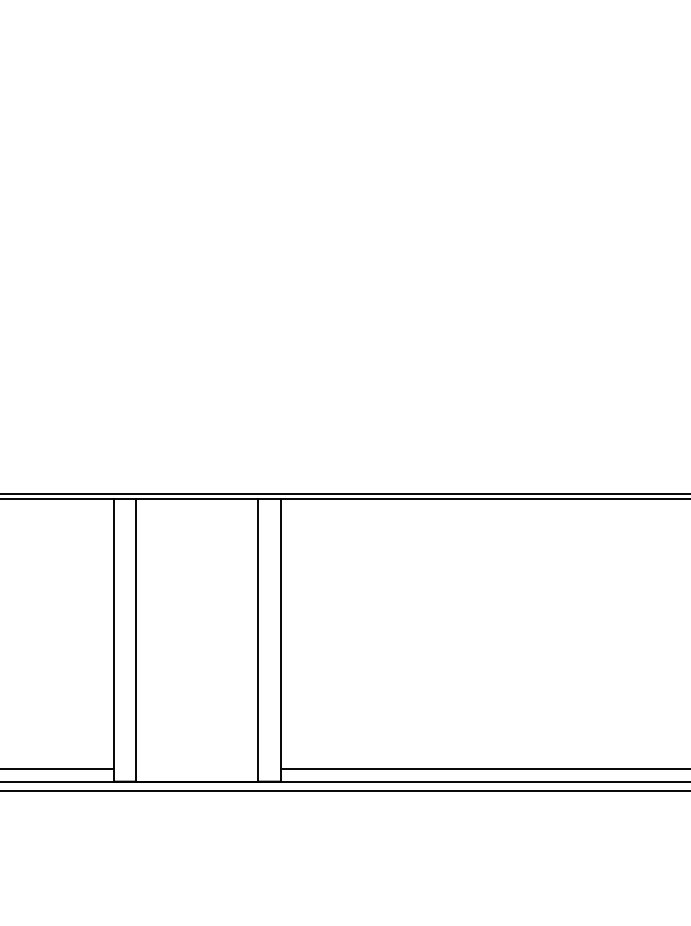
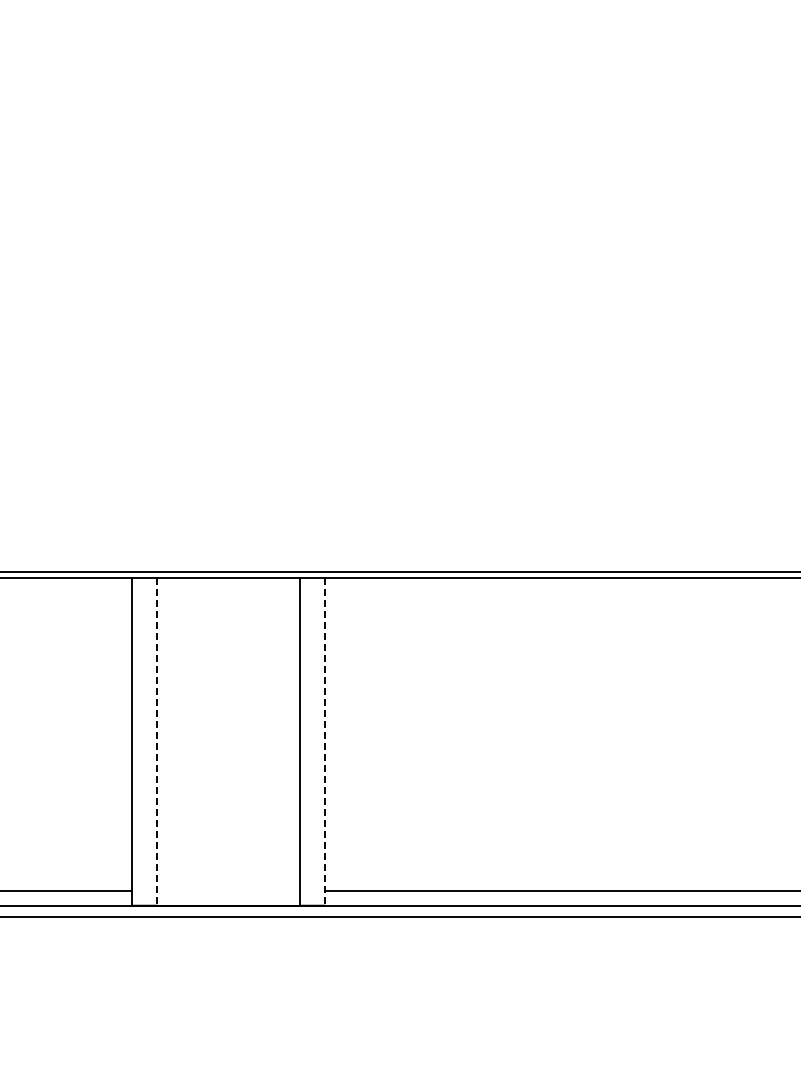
line: (135, 639) -> (157, 741), solid -> dashed
line: (280, 639) -> (325, 741), solid -> dashed

